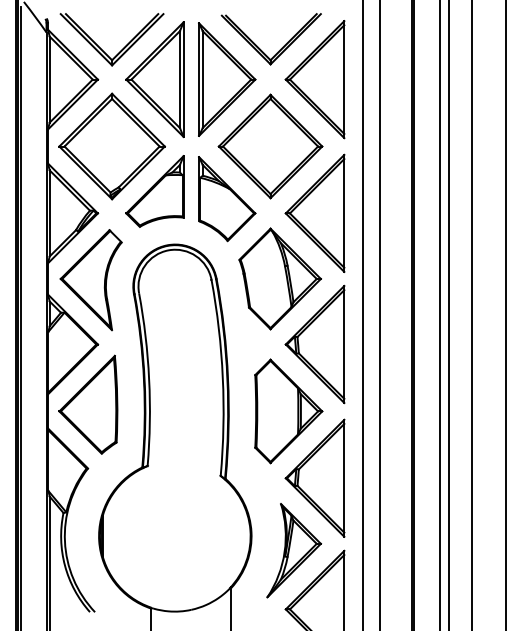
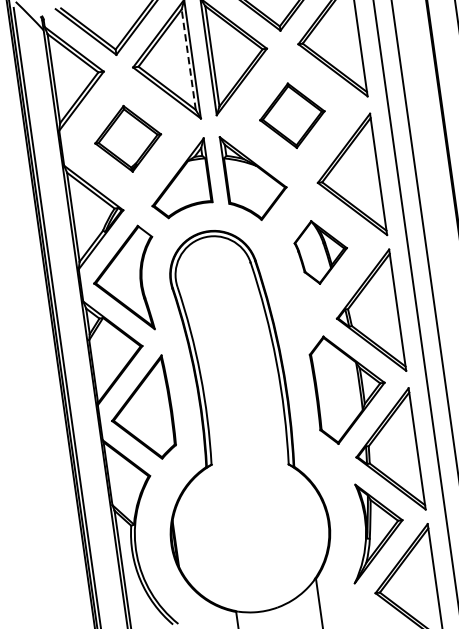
line: (179, 79) -> (188, 59), solid -> dashed
part: (111, 146) -> (127, 138), size x0.6
part: (270, 146) -> (292, 115), size x0.6
part: (279, 278) -> (320, 251), size x0.6

